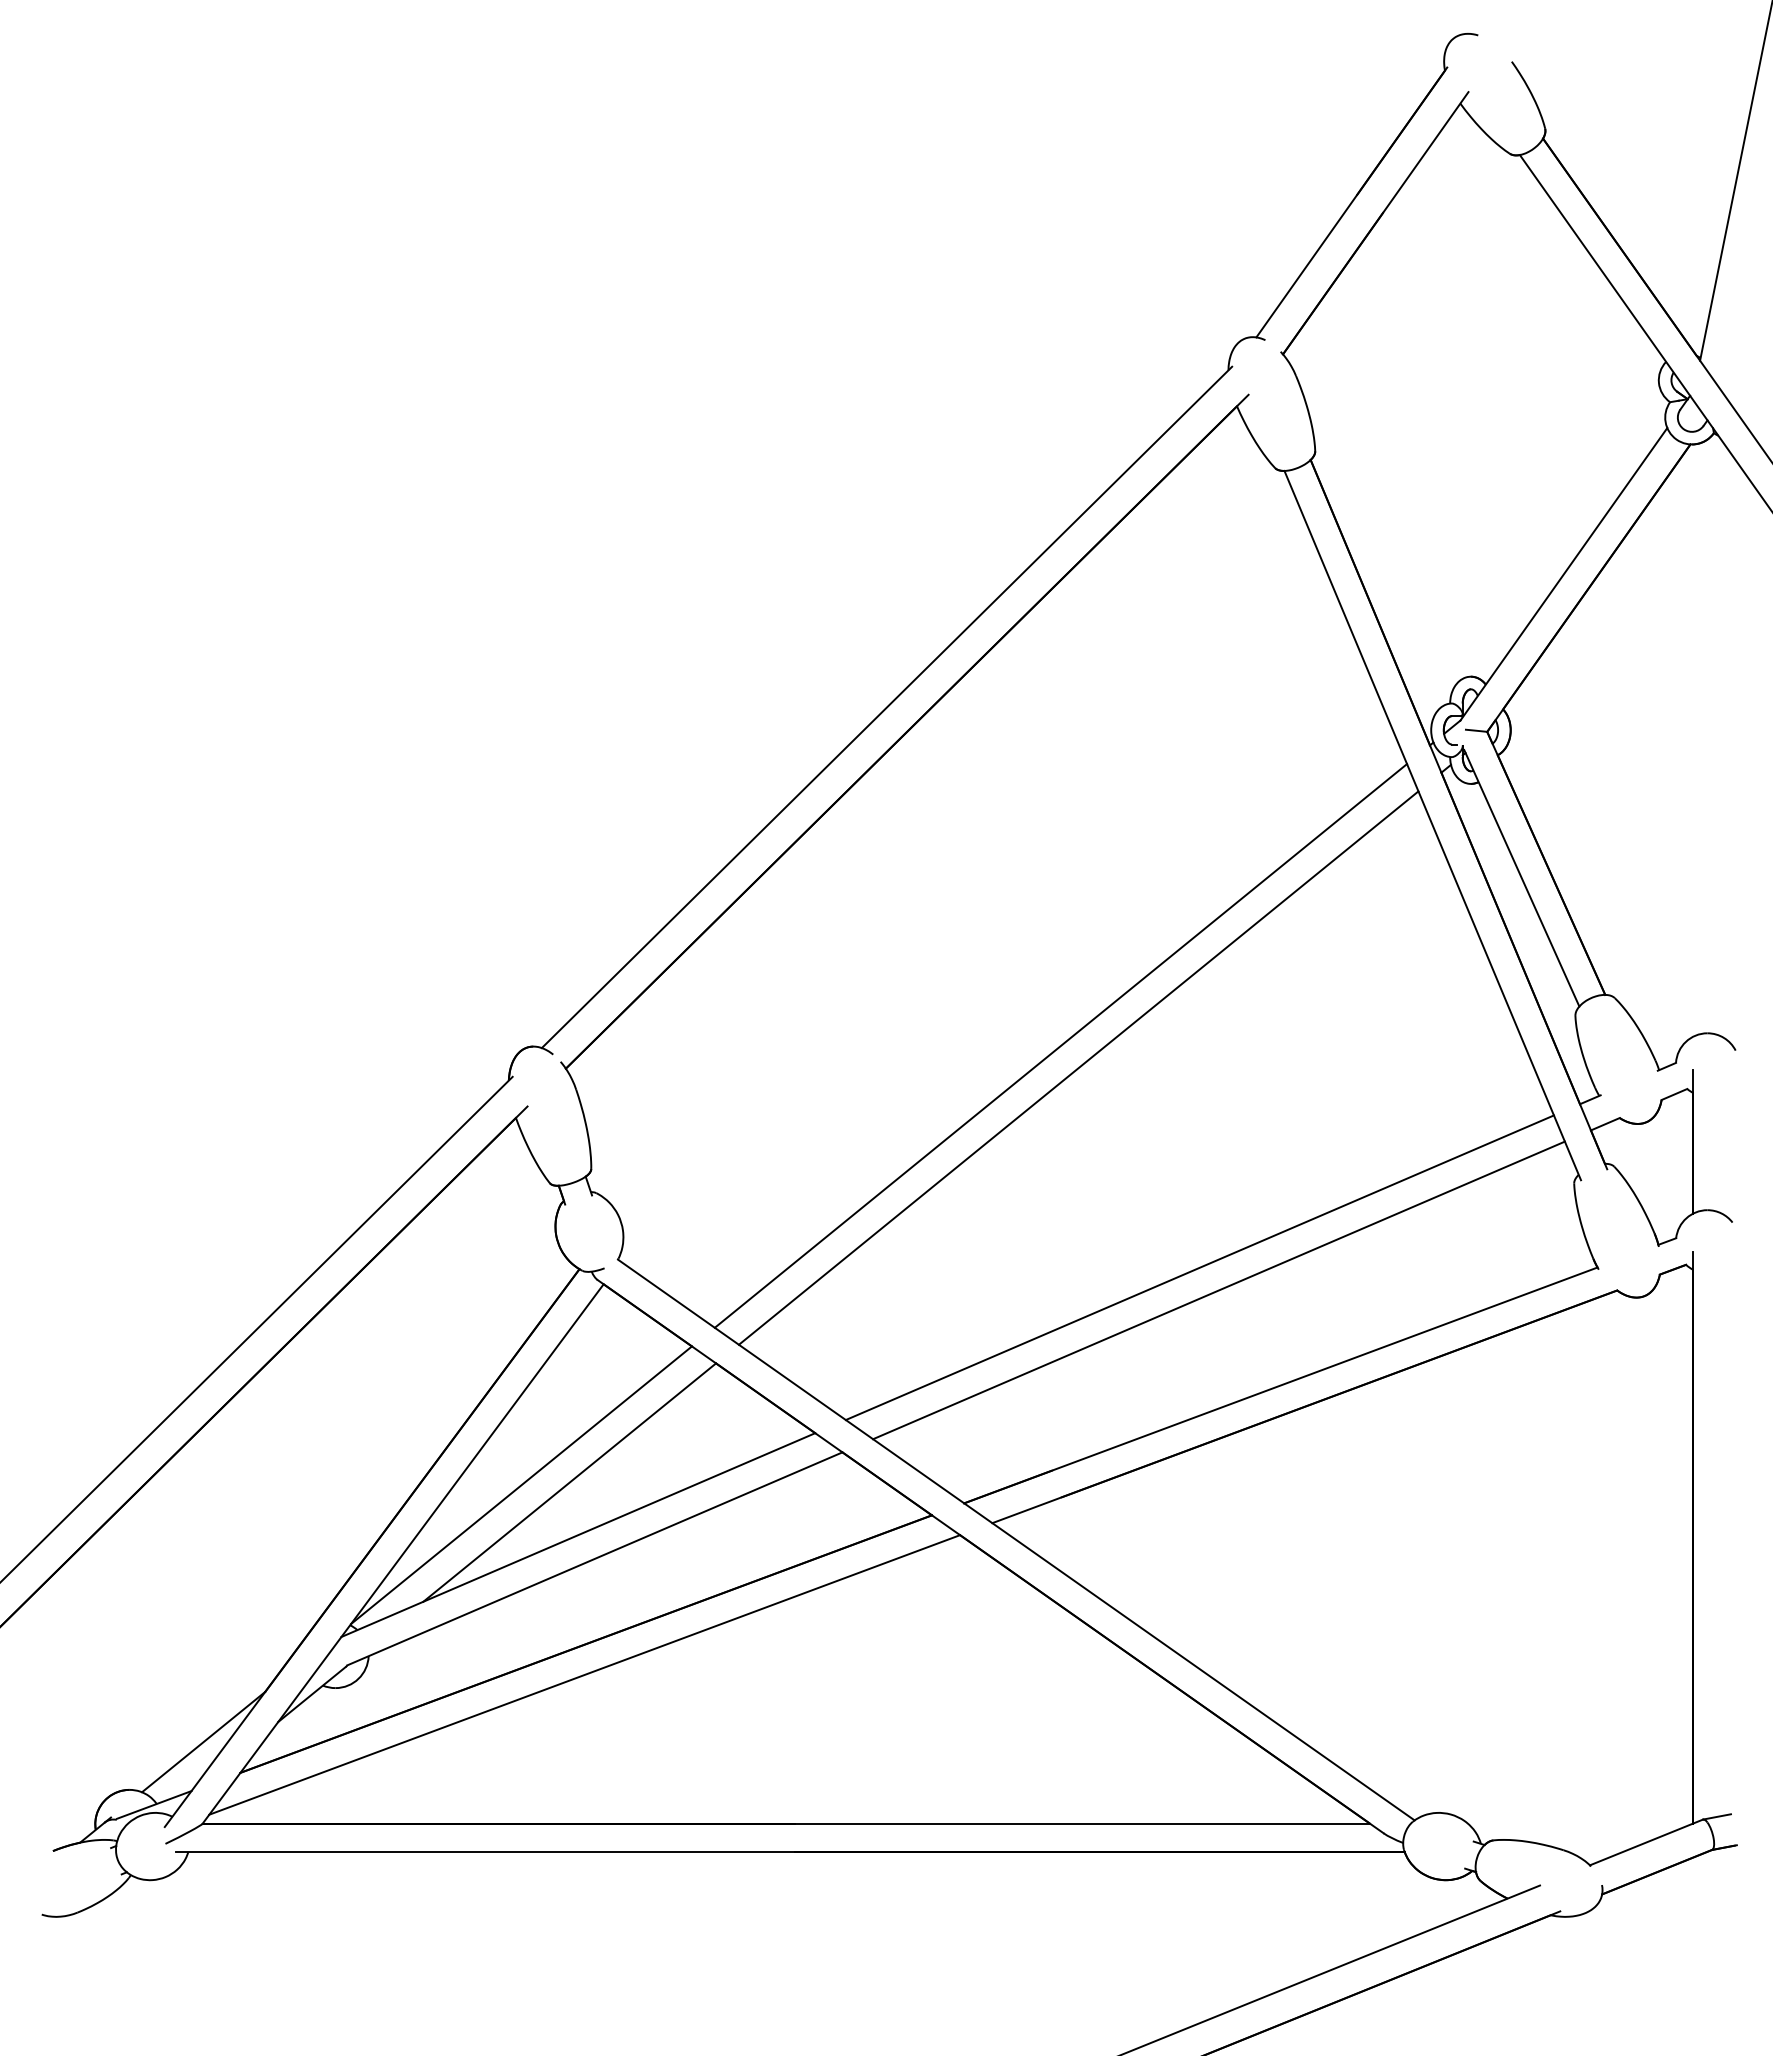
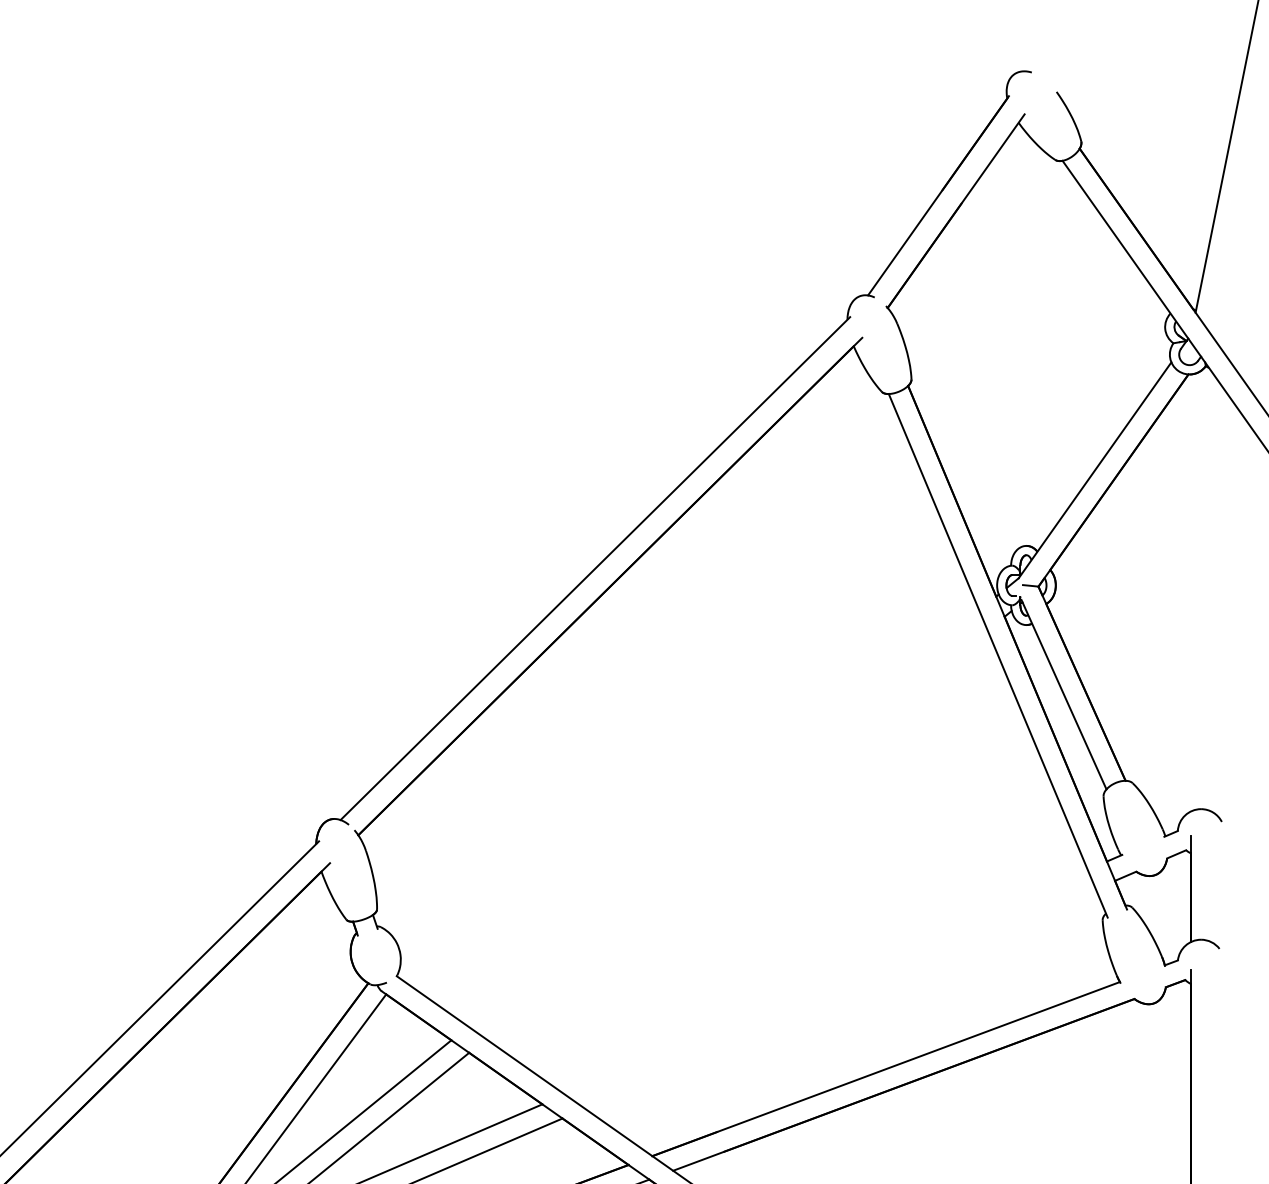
line: (1060, 1045) -> (723, 818), removed
line: (1078, 1067) -> (736, 834), removed
line: (1199, 1267) -> (826, 982), removed
line: (1218, 1290) -> (840, 999), removed

